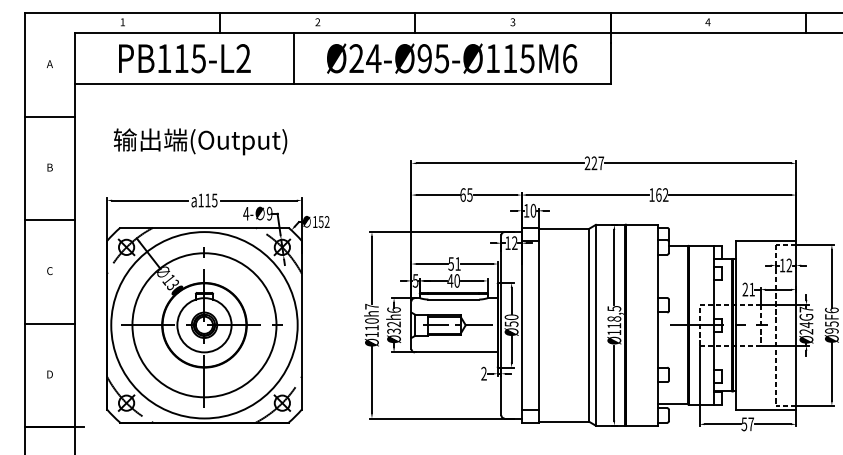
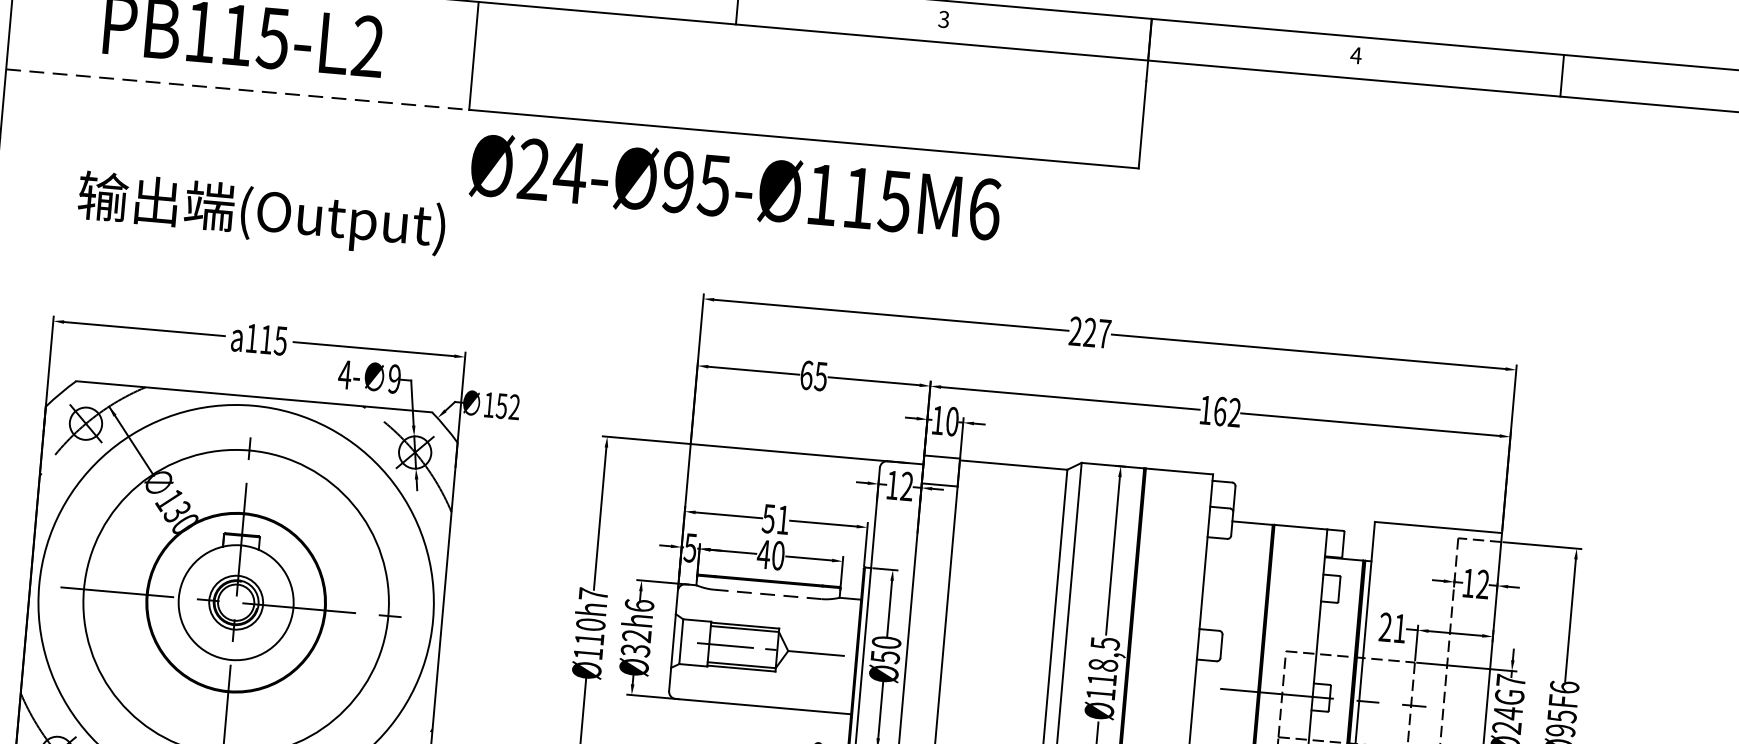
text: (452, 58) -> (736, 187), moved
line: (184, 84) -> (238, 90), solid -> dashed
line: (453, 299) -> (767, 594), solid -> dashed

